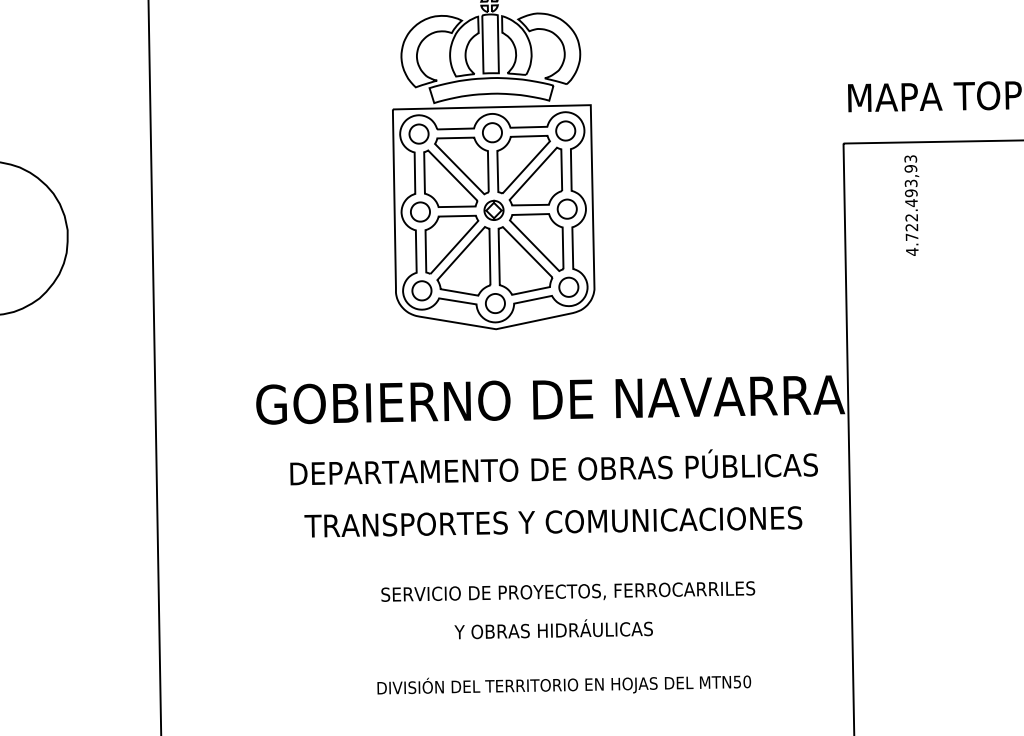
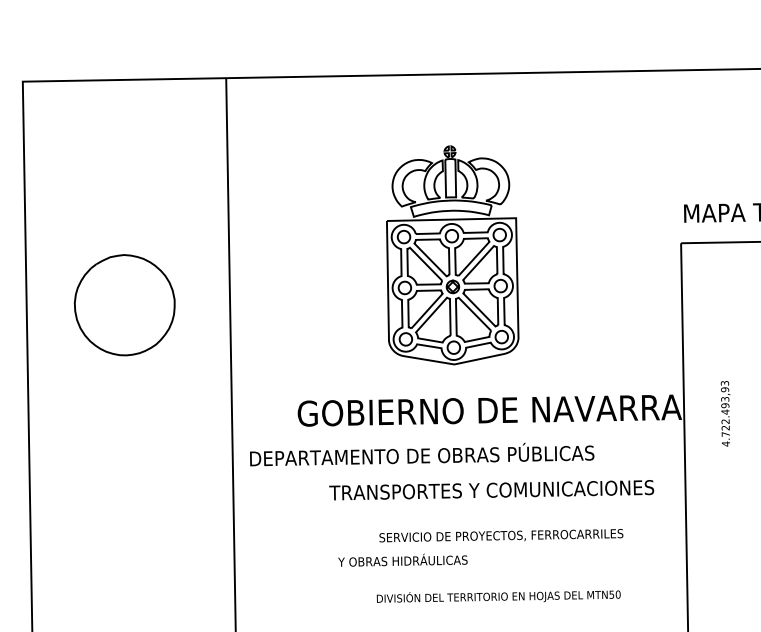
text: (911, 205) -> (725, 413), moved
text: (554, 467) -> (422, 454), moved
text: (553, 628) -> (402, 559), moved

